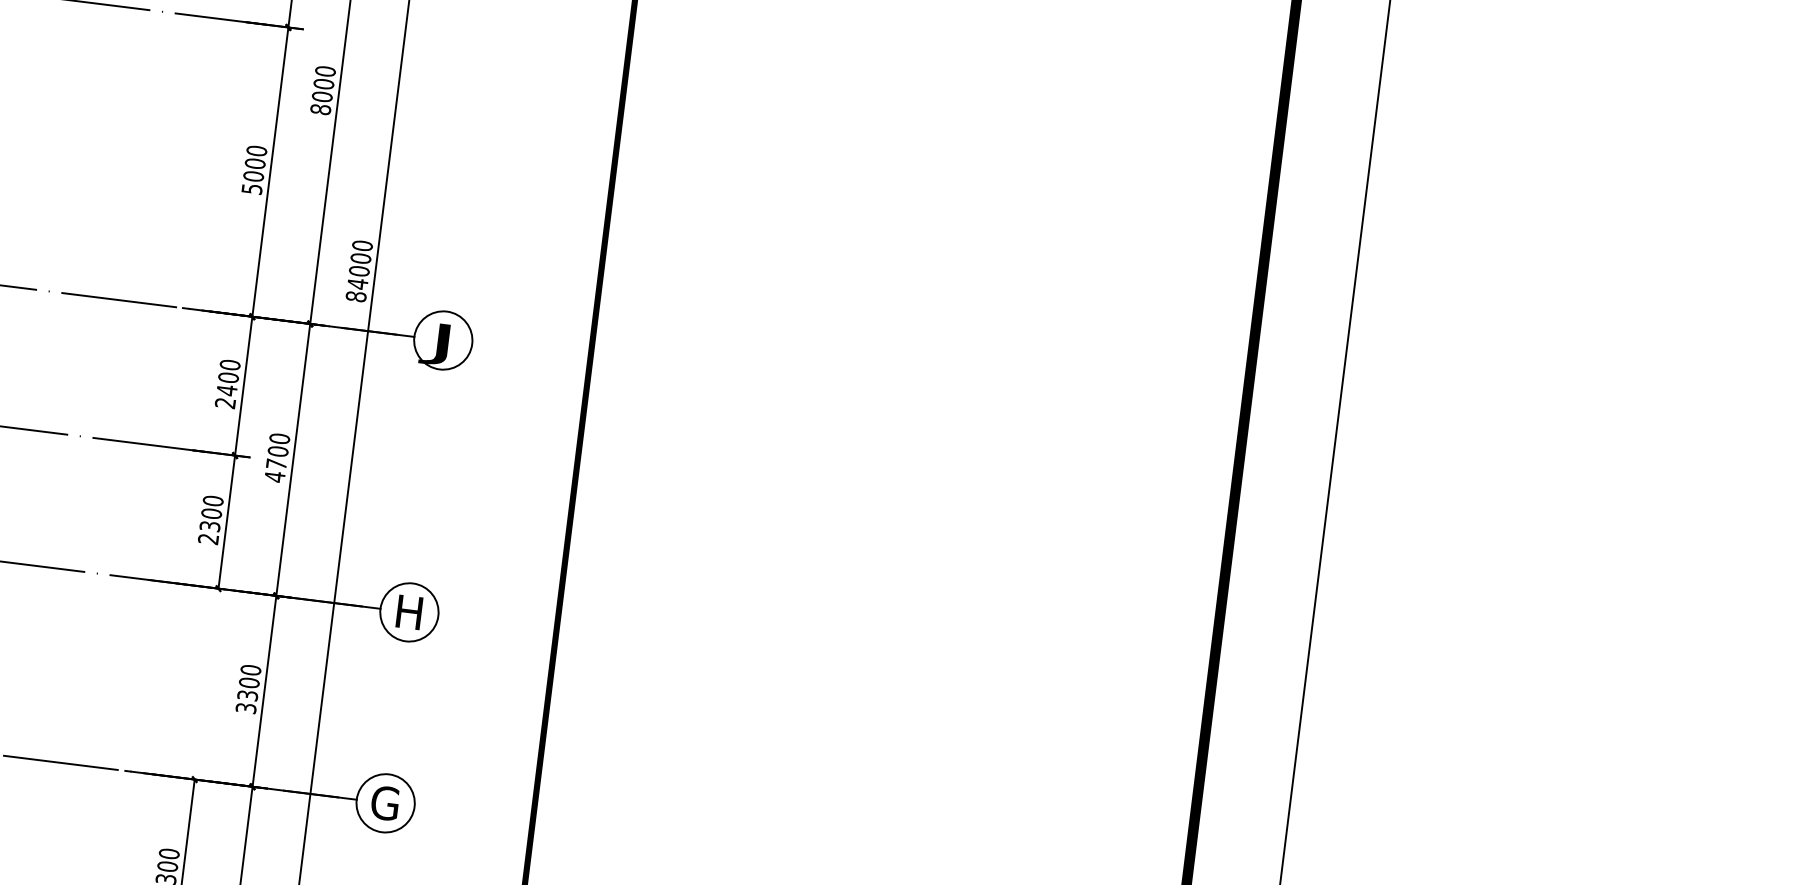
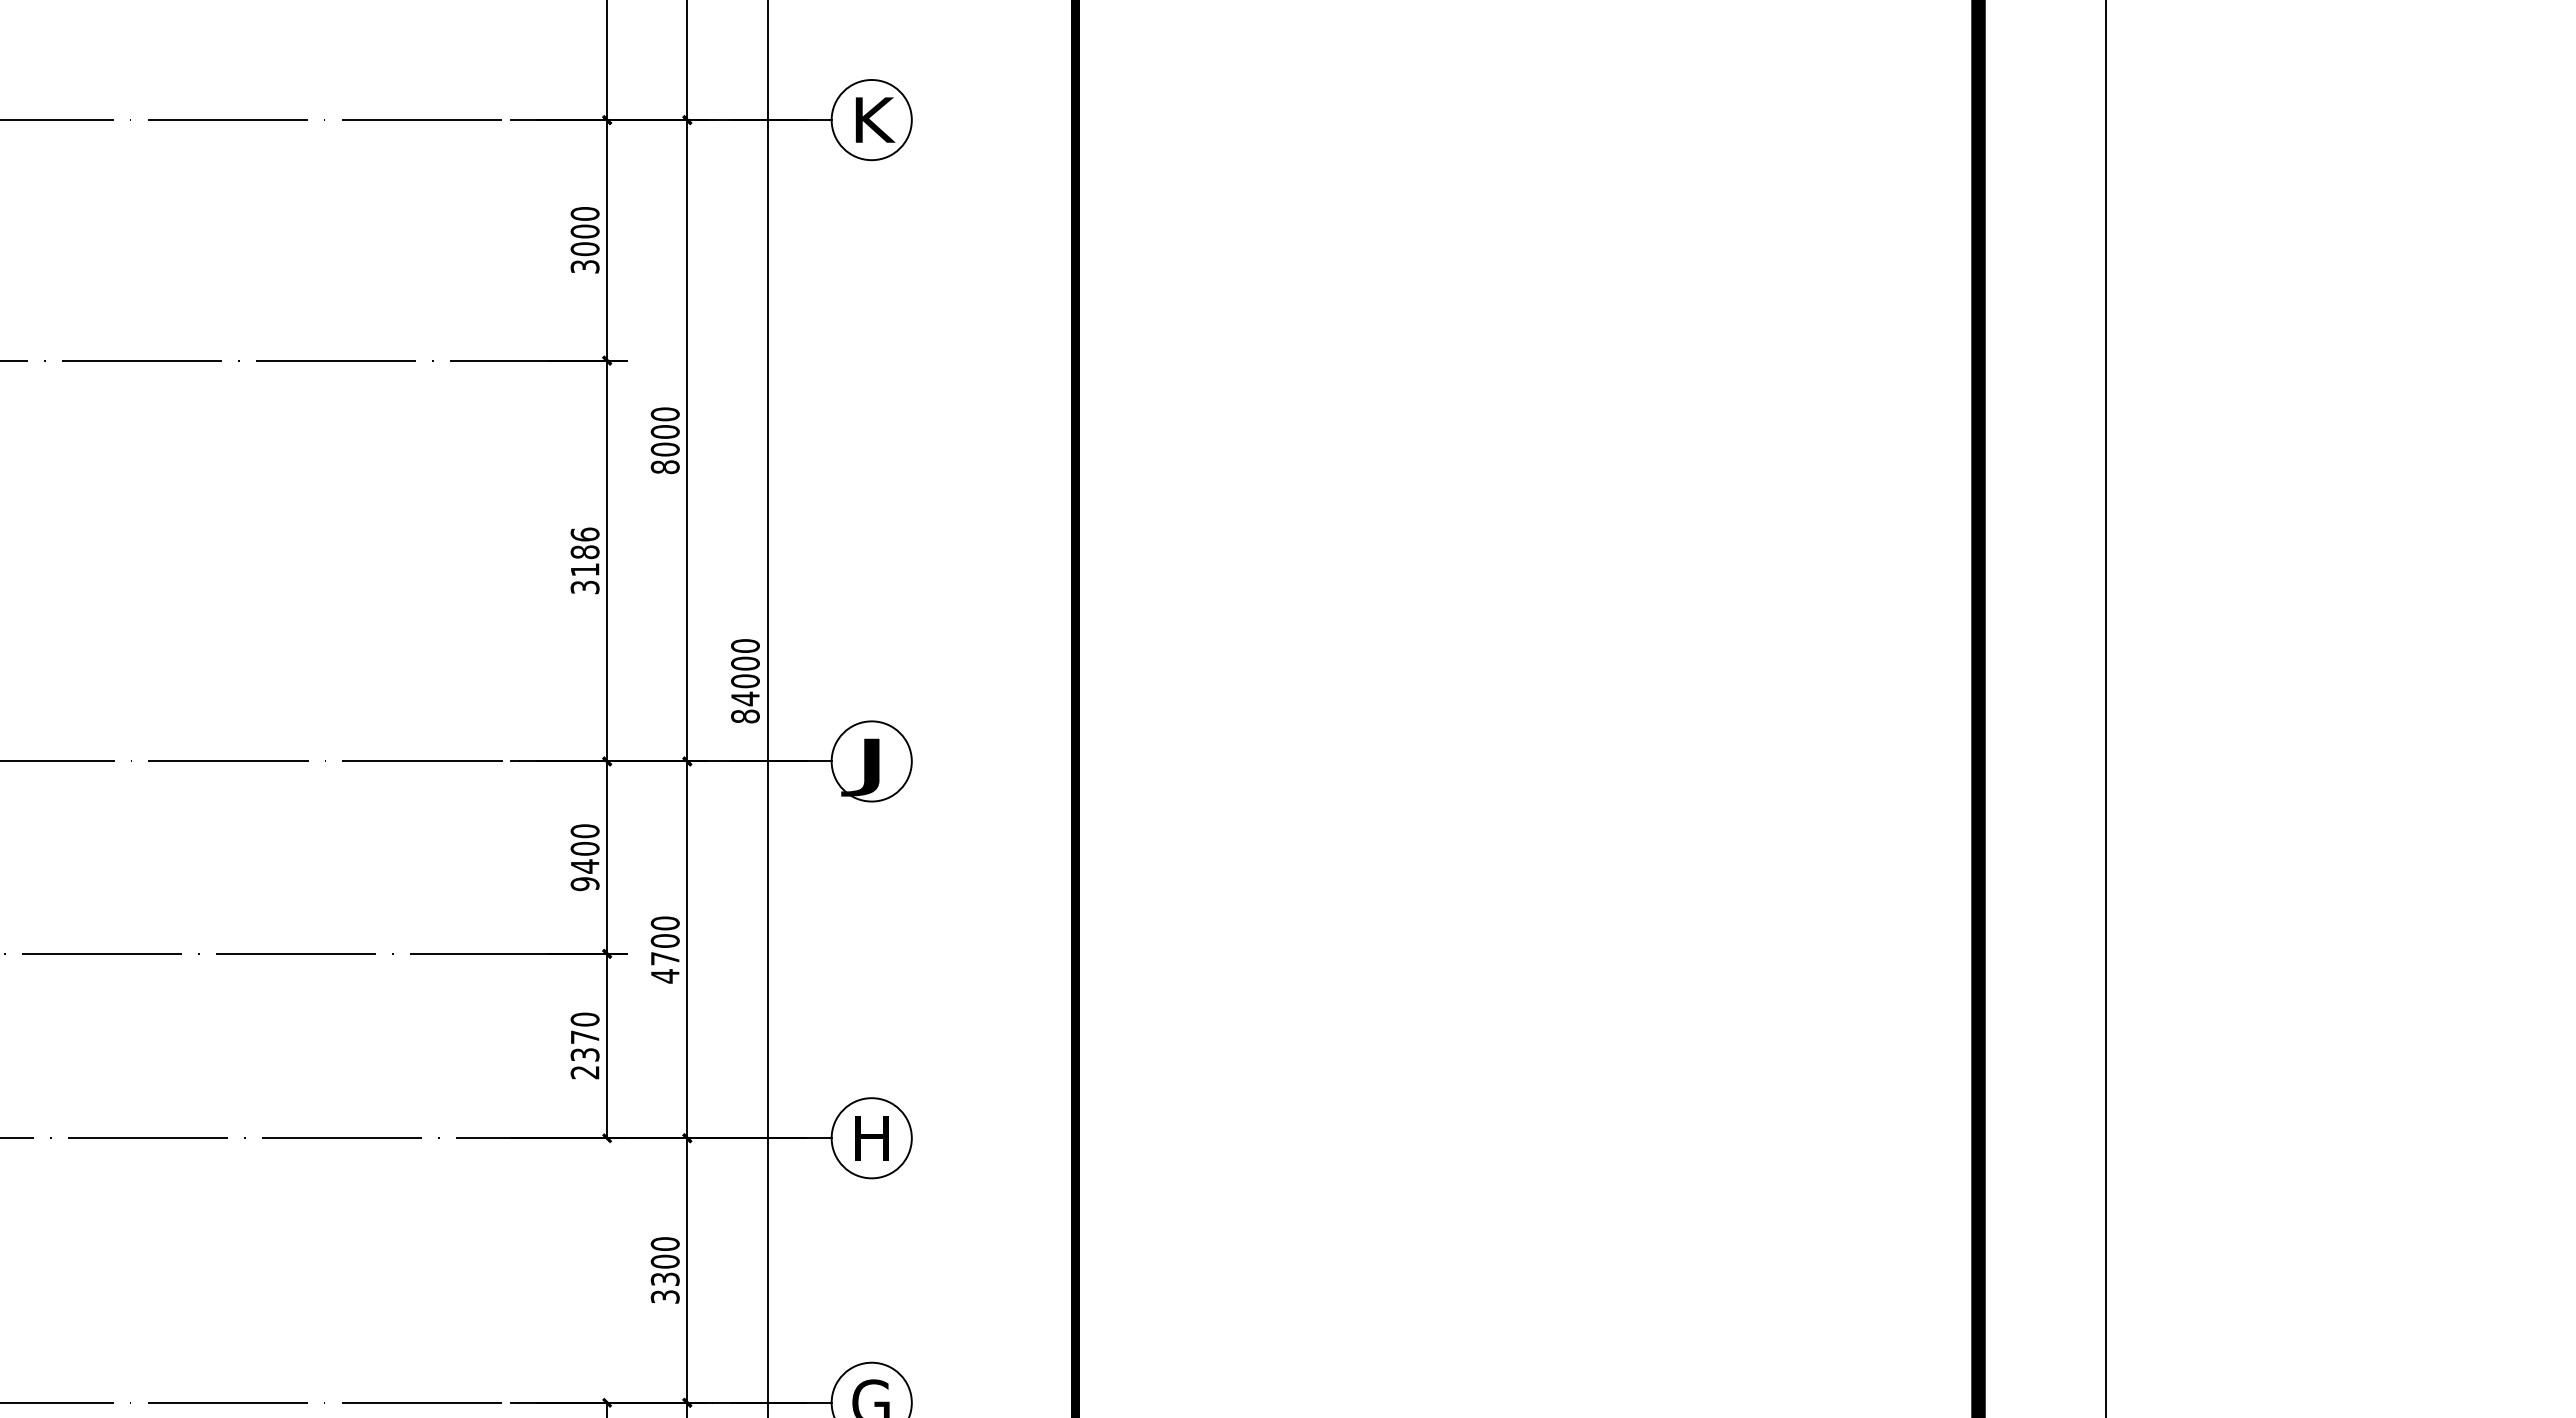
text: (254, 169) -> (584, 560), 5000 -> 3186
text: (224, 403) -> (584, 884), 2400 -> 9400
text: (211, 513) -> (584, 1037), 2300 -> 2370

